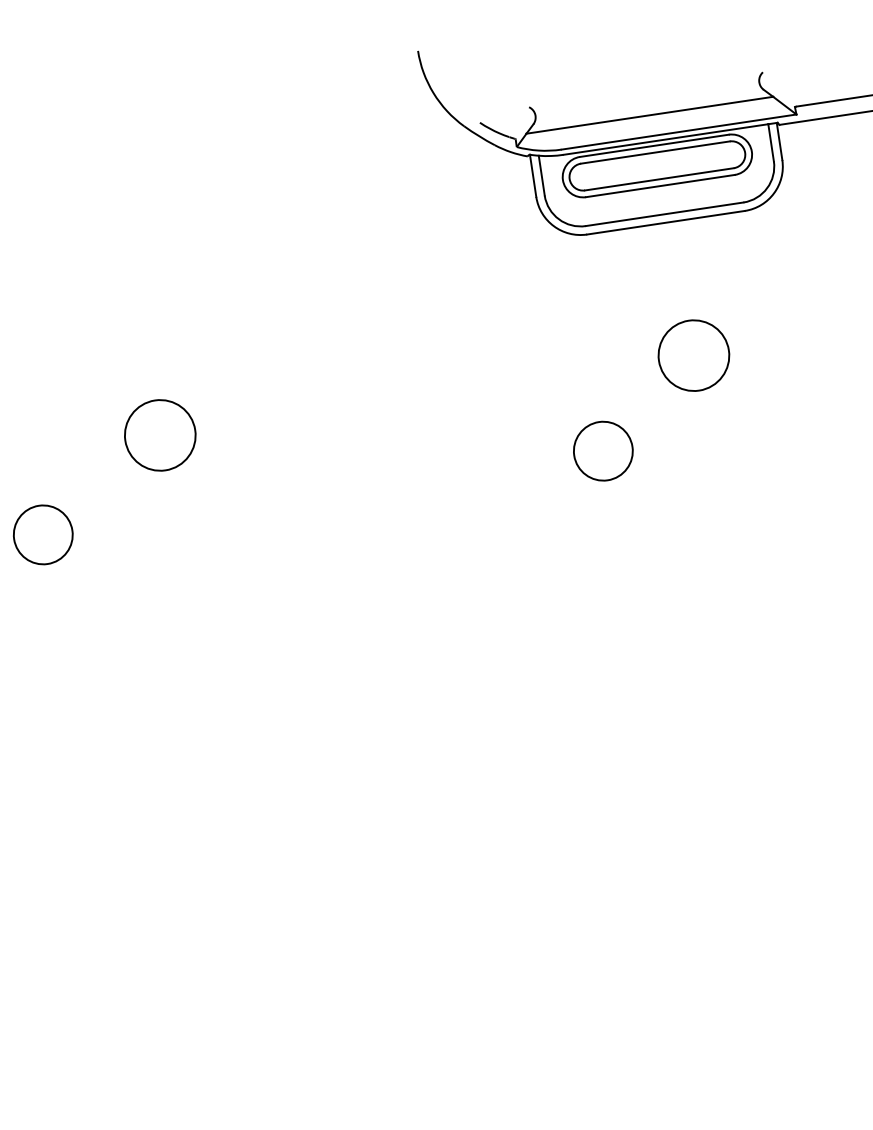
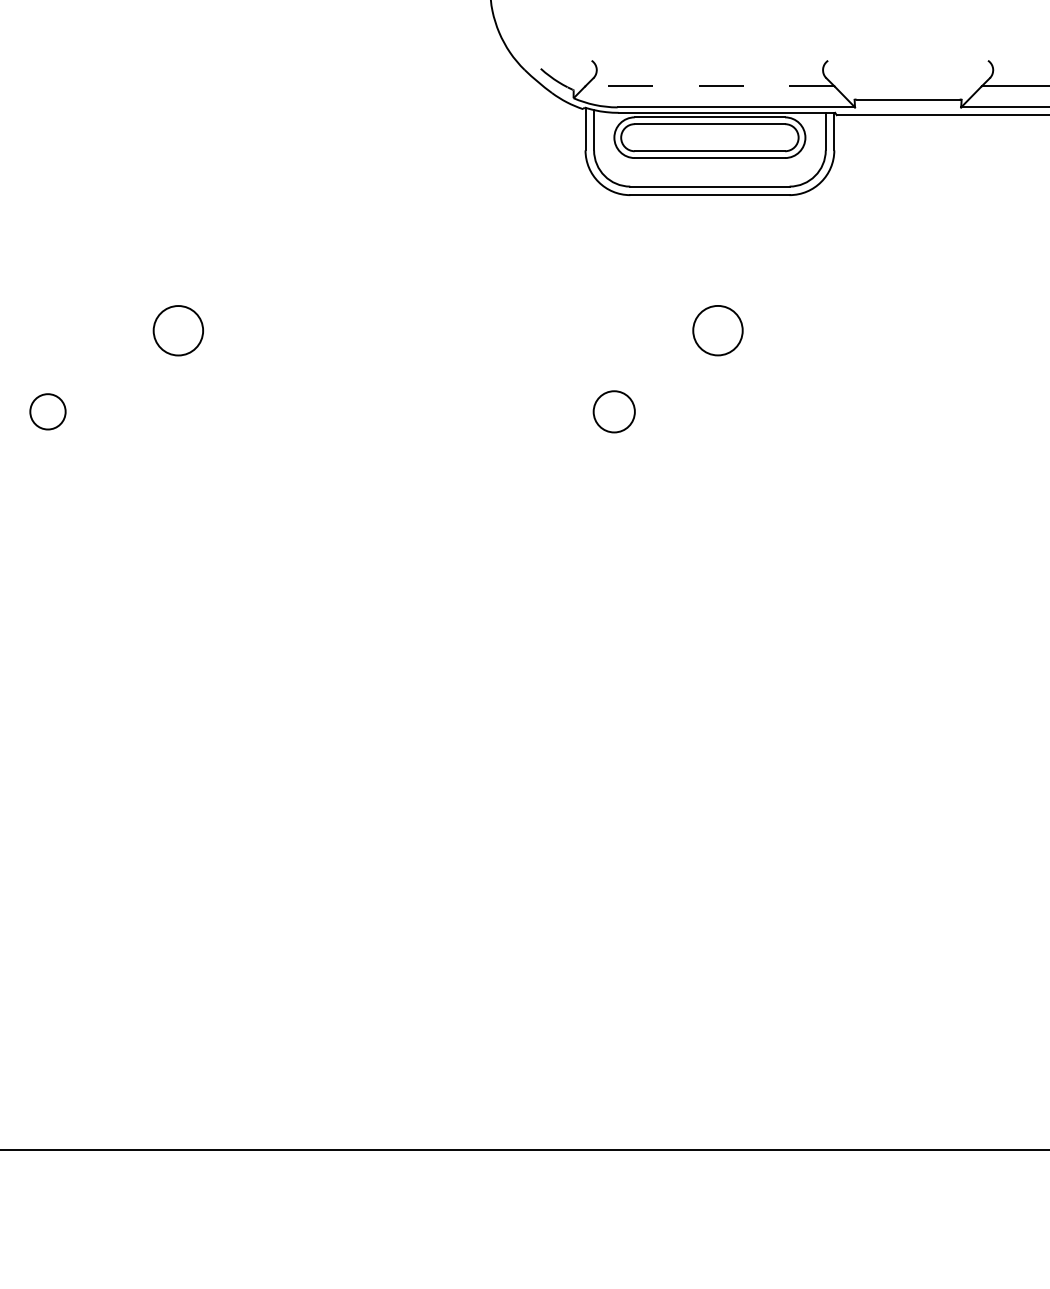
line: (649, 115) -> (709, 86), solid -> dashed
circle: (693, 355) -> (717, 330), size x0.7
circle: (160, 435) -> (178, 330), size x0.7
circle: (602, 450) -> (613, 411), size x0.7
circle: (42, 534) -> (47, 411), size x0.6

